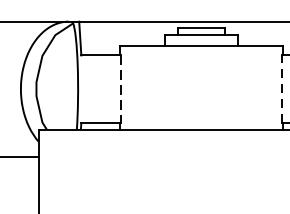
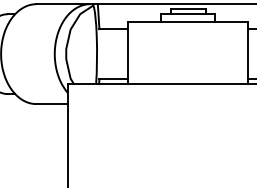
line: (120, 89) -> (128, 54), dashed -> solid
line: (282, 89) -> (248, 54), dashed -> solid

